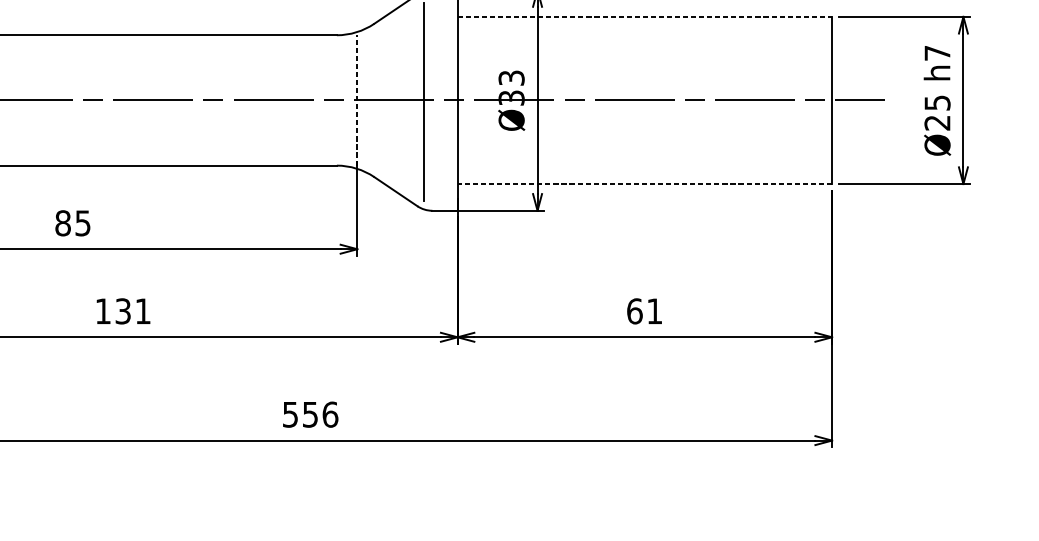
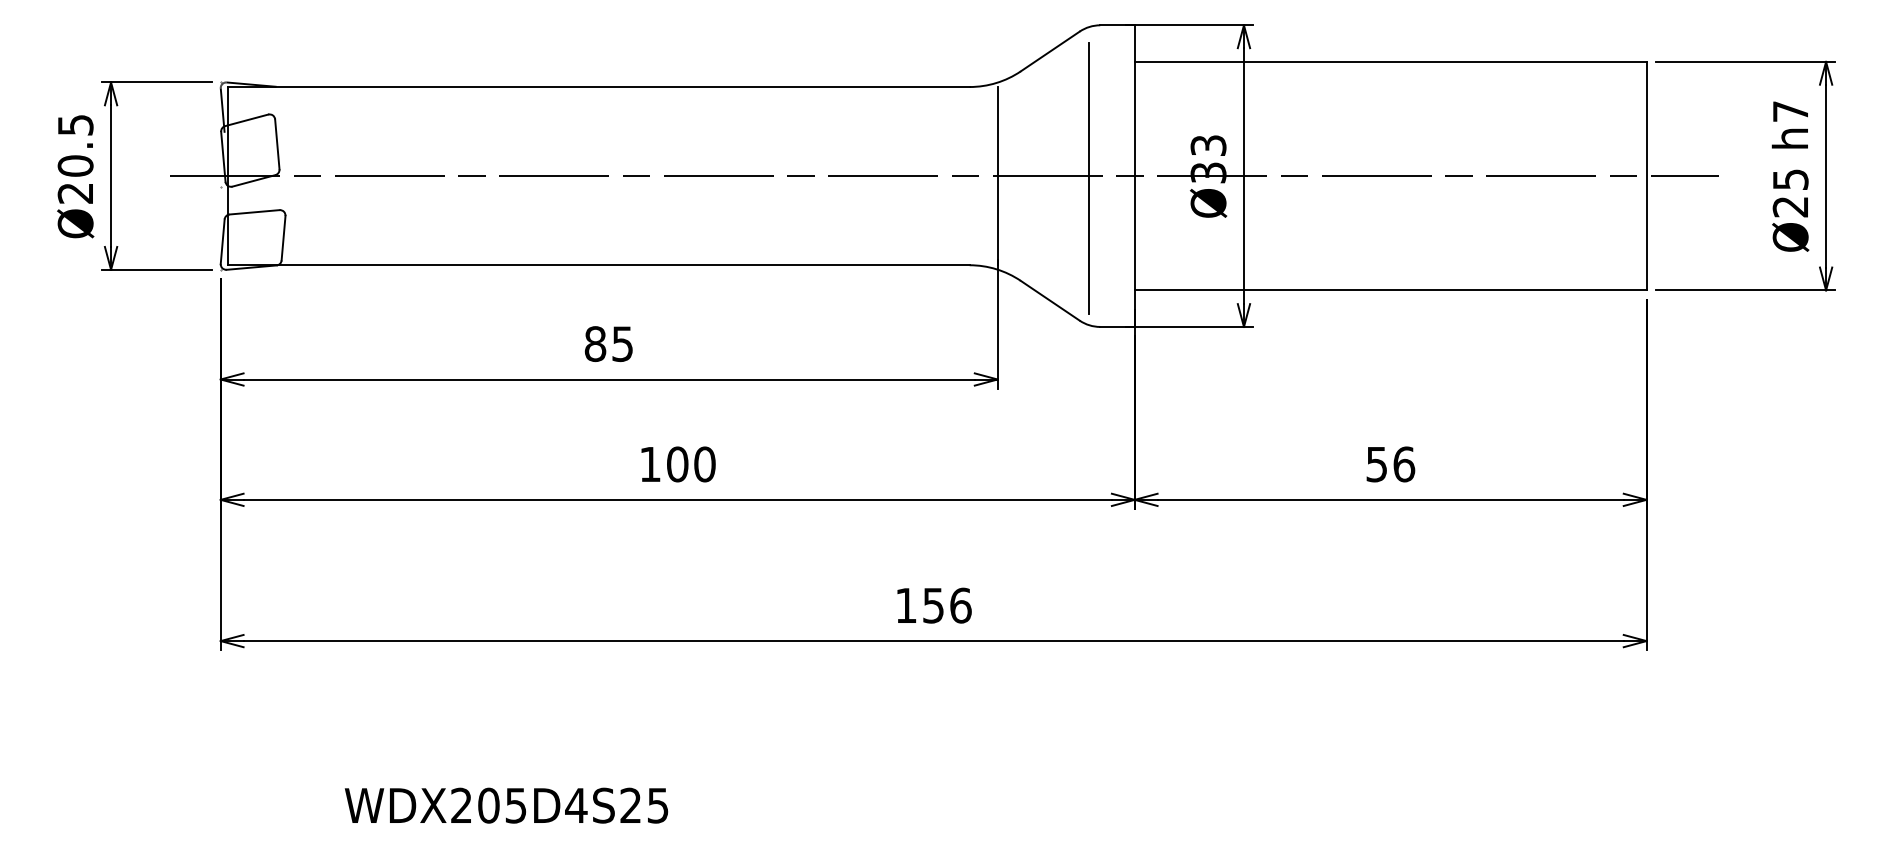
line: (644, 16) -> (1390, 61), dashed -> solid
line: (357, 99) -> (997, 175), dashed -> solid
line: (644, 184) -> (1390, 290), dashed -> solid
text: (133, 311) -> (691, 464), 131 -> 100
text: (644, 311) -> (1390, 464), 61 -> 56
text: (290, 414) -> (906, 605), 556 -> 156

